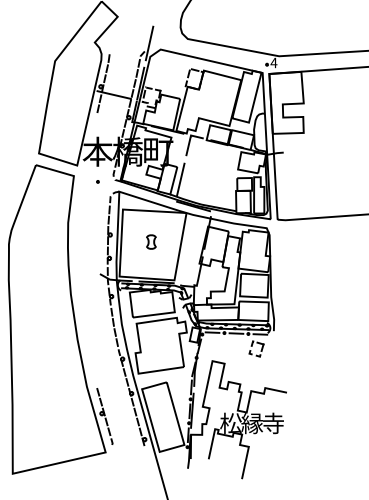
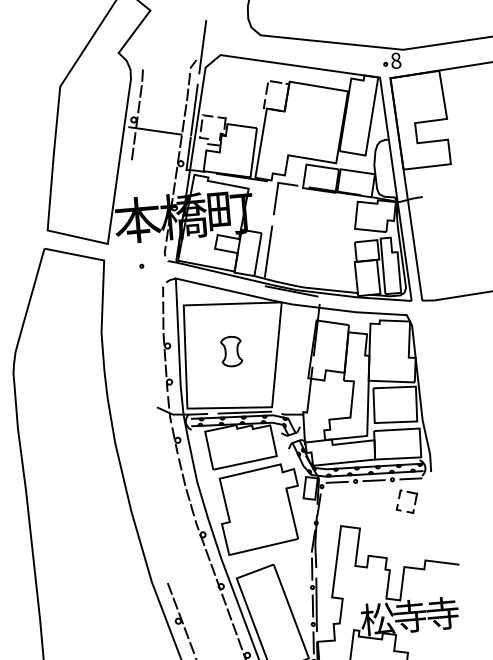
text: (273, 62) -> (395, 60), 4 -> 8
part: (151, 241) -> (231, 350), size x1.4
text: (251, 423) -> (409, 616), 縁 -> 寺

